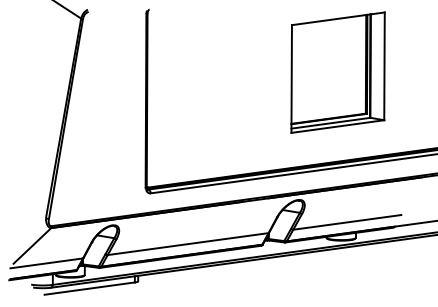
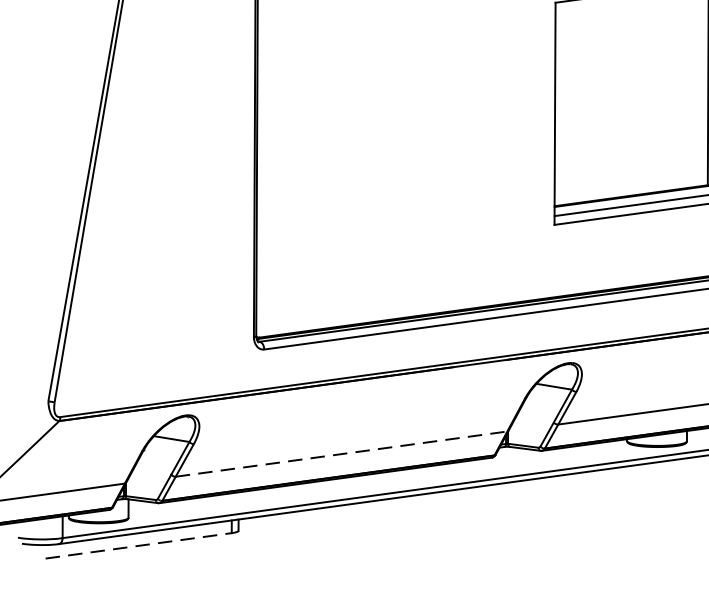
line: (188, 244) -> (342, 454), solid -> dashed
line: (89, 288) -> (138, 545), solid -> dashed

